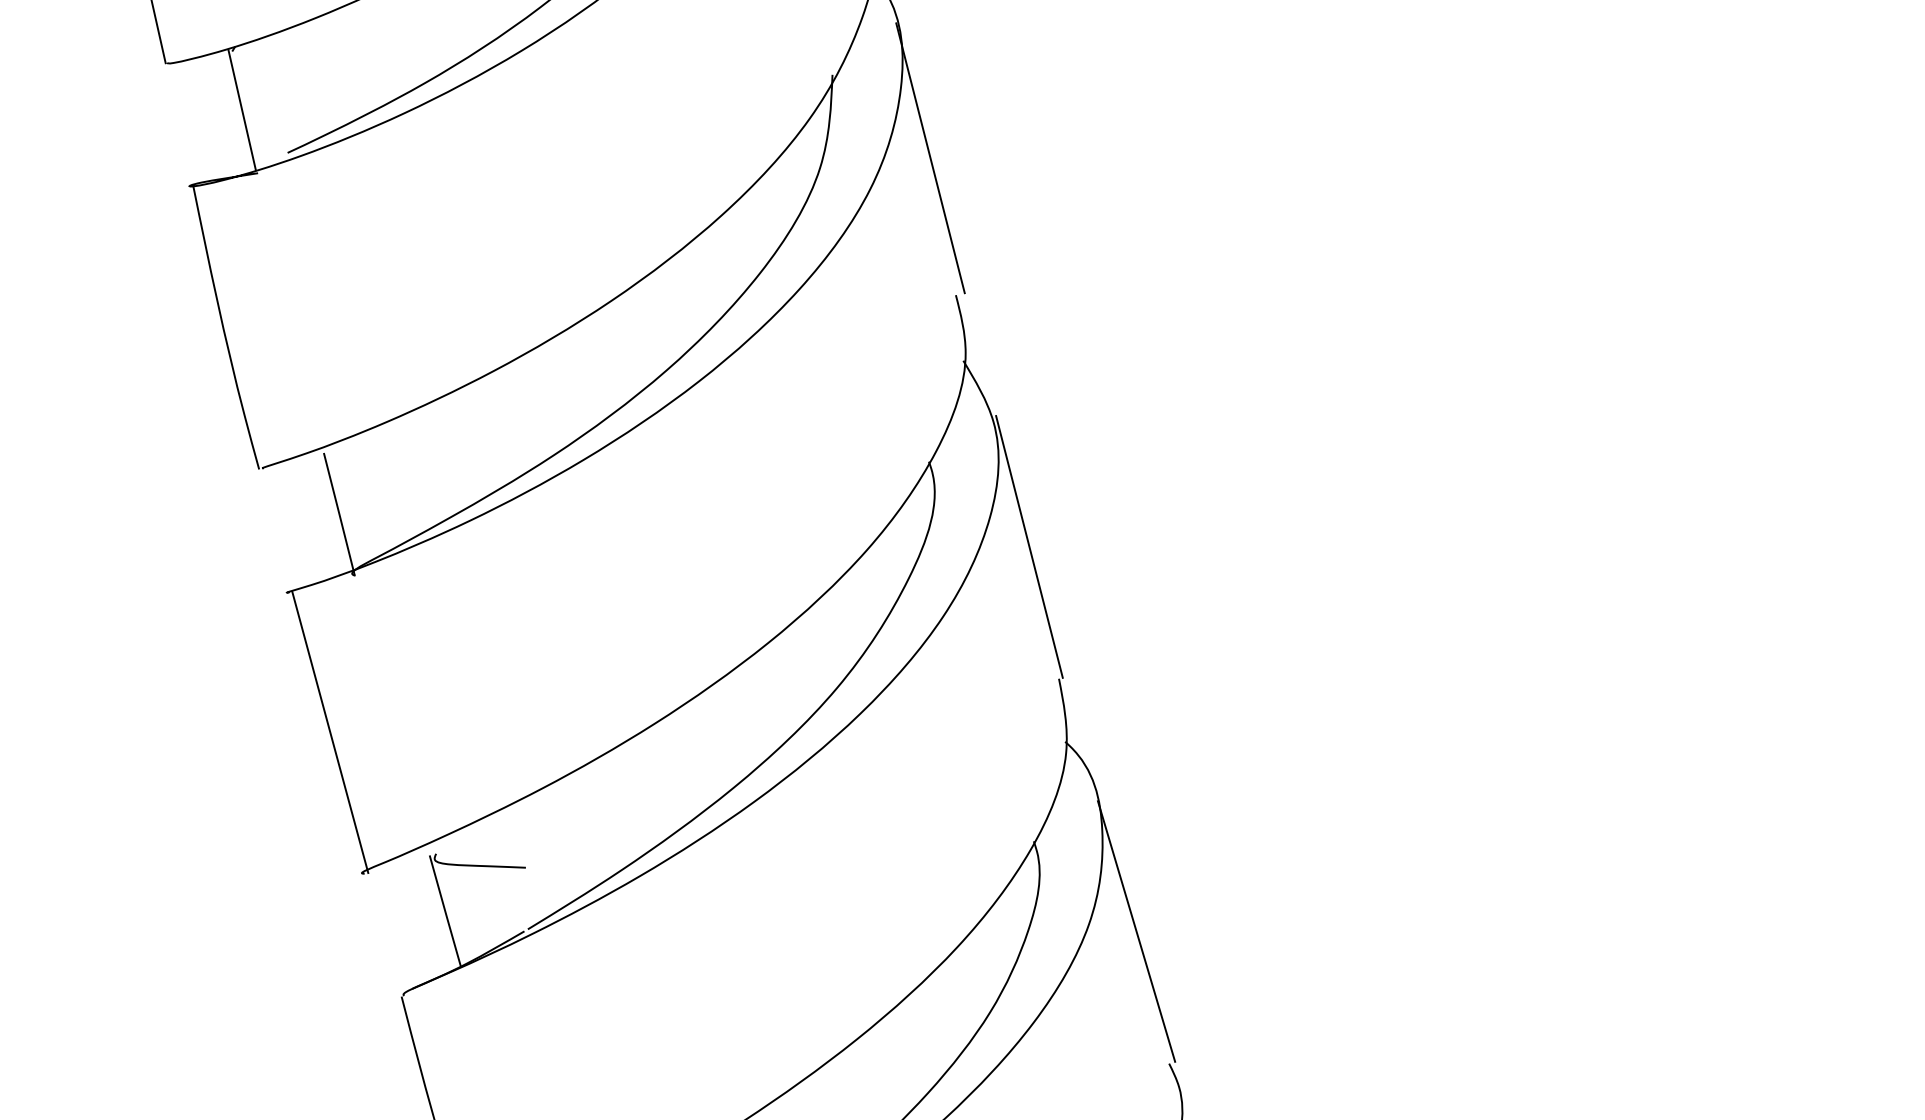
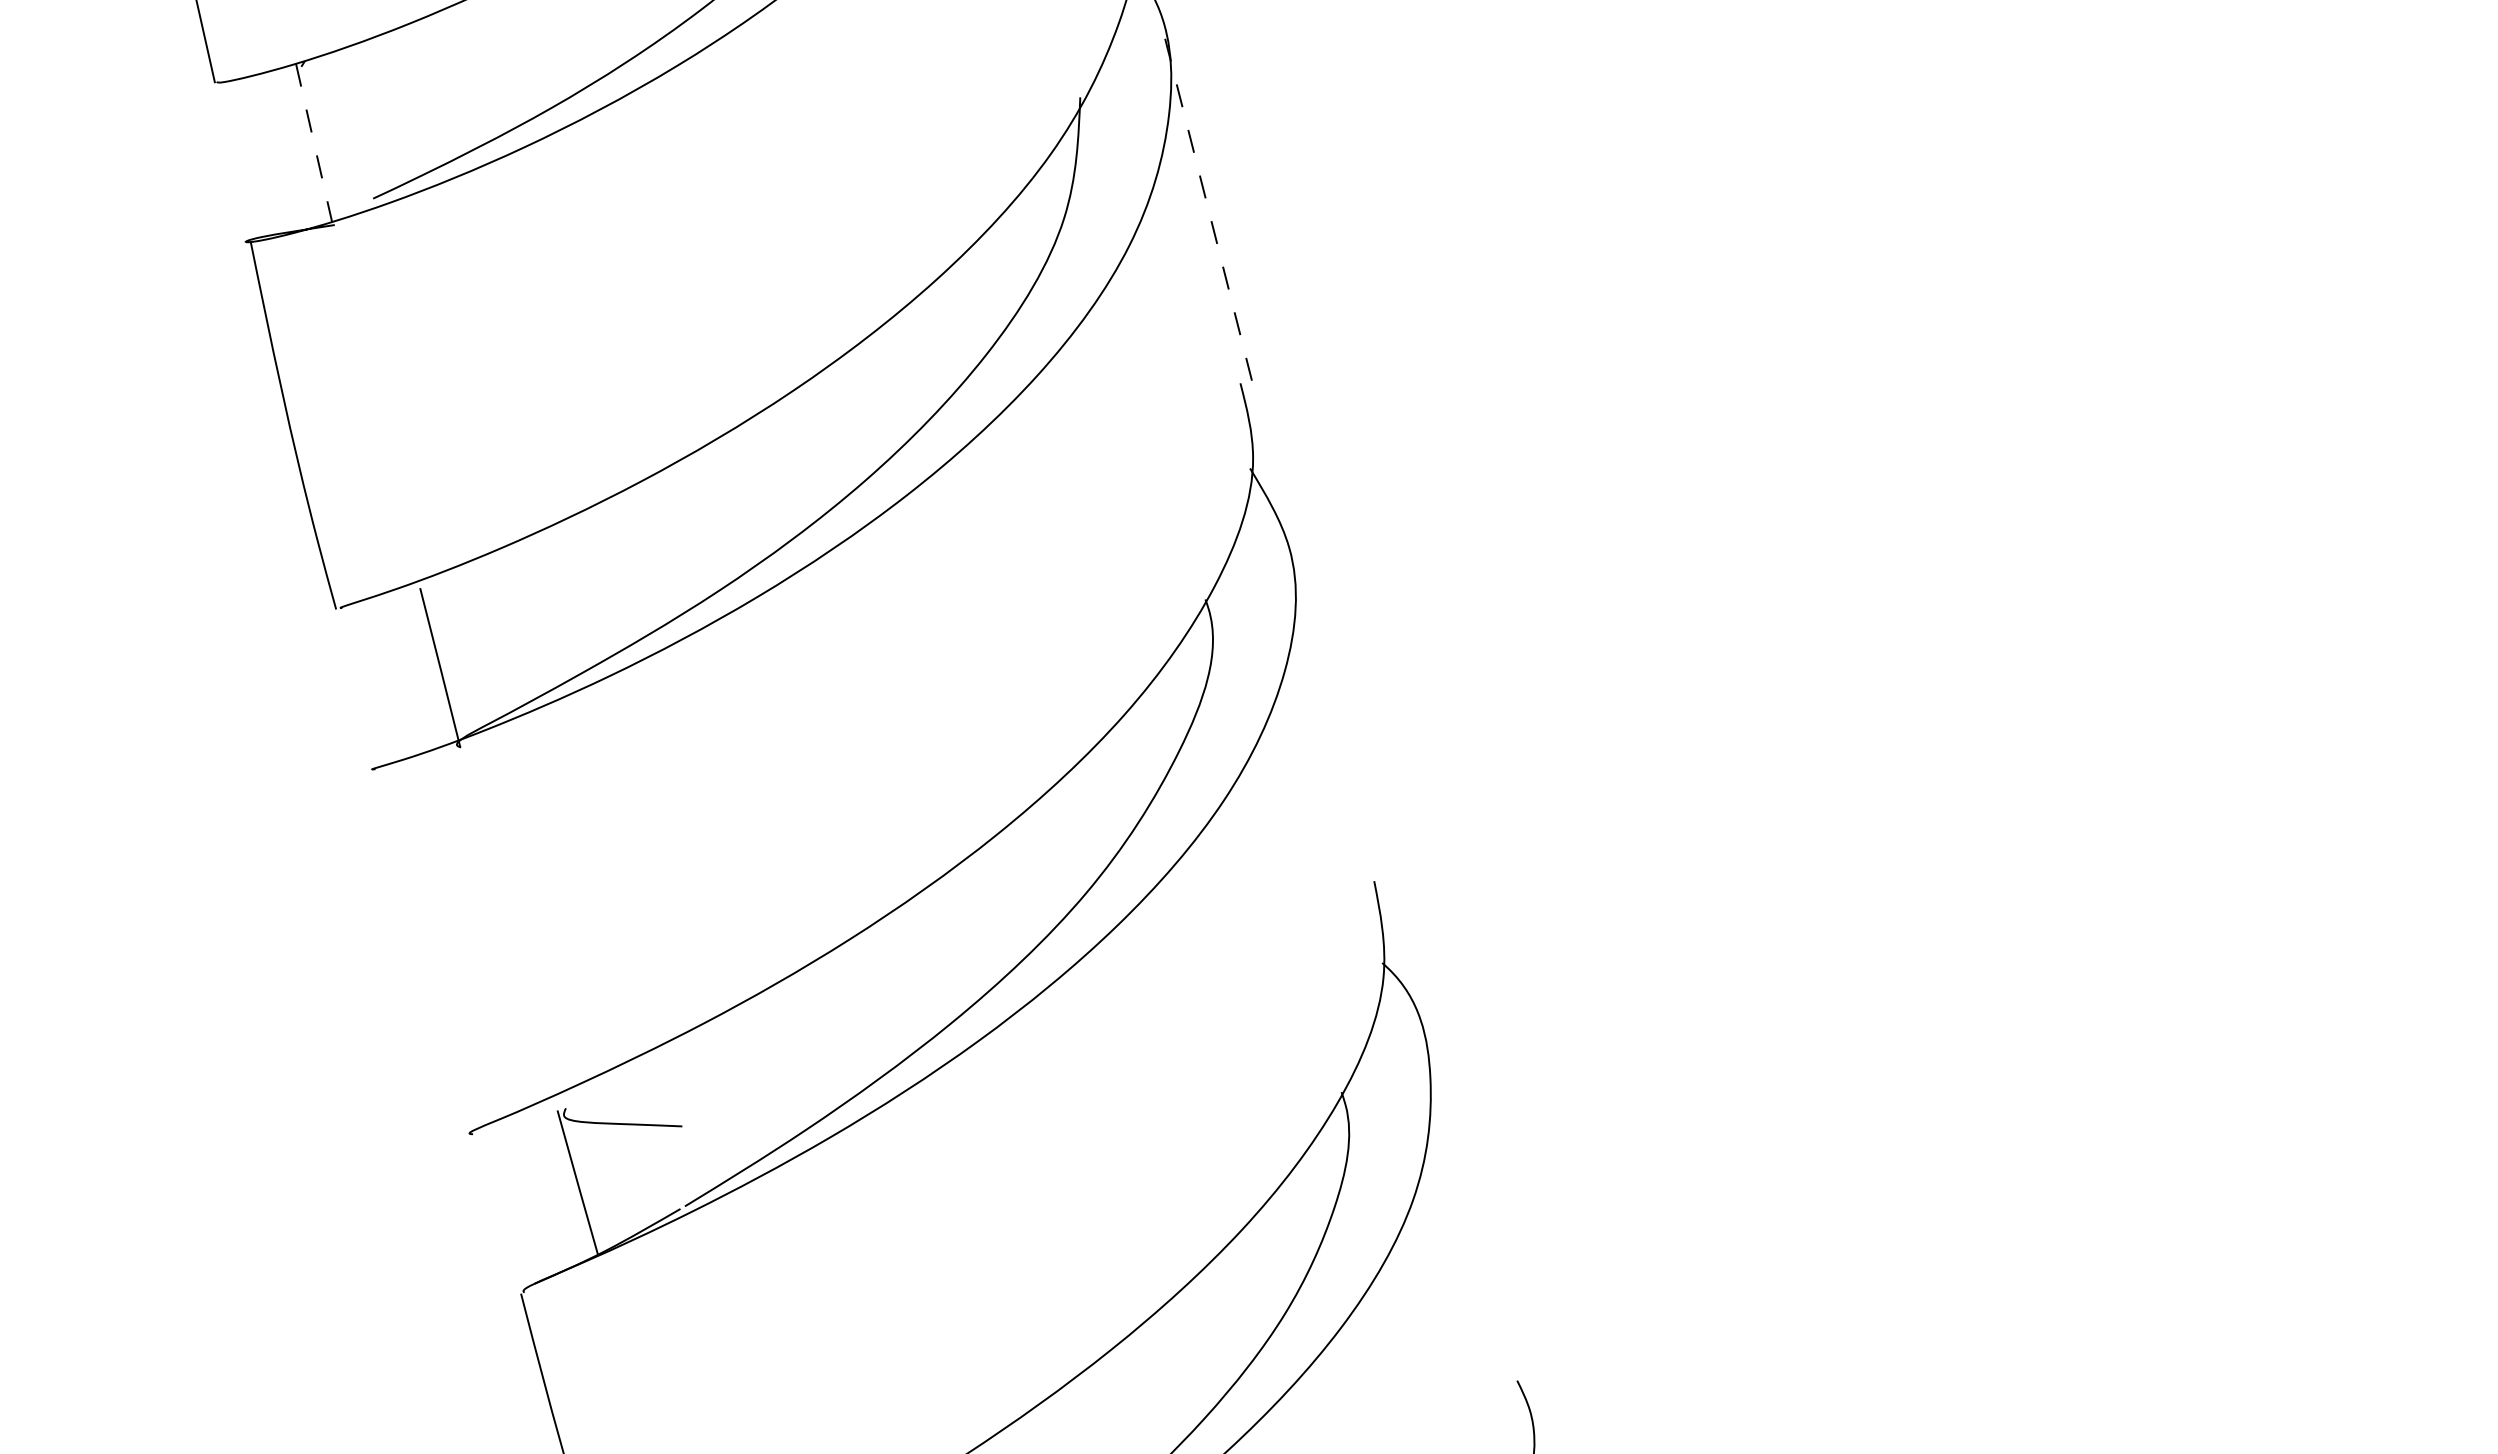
line: (242, 110) -> (314, 143), solid -> dashed
line: (930, 158) -> (1207, 205), solid -> dashed
line: (1029, 546) -> (1335, 709), removed
line: (330, 732) -> (428, 950), removed
line: (1136, 931) -> (1474, 1209), removed

